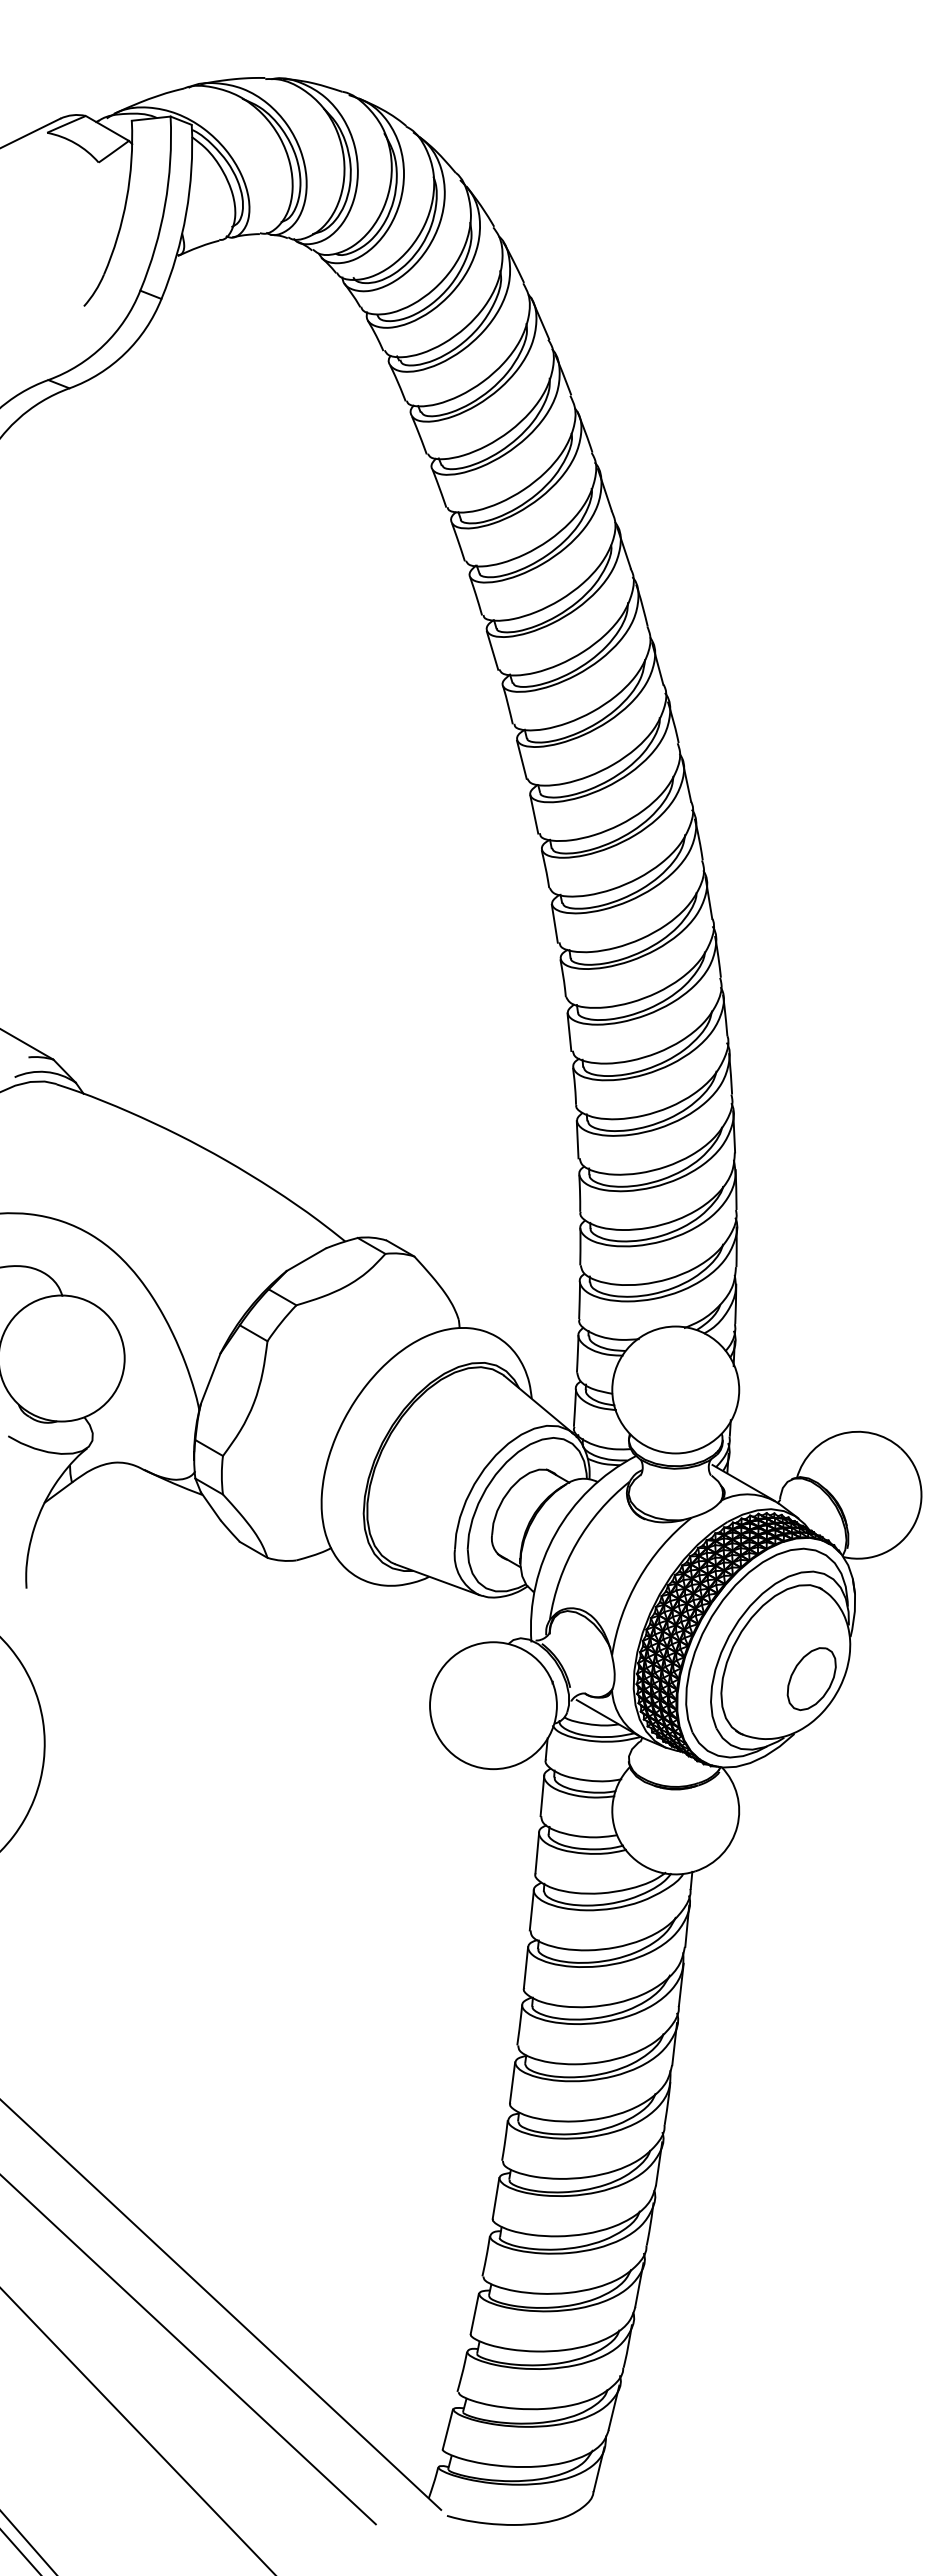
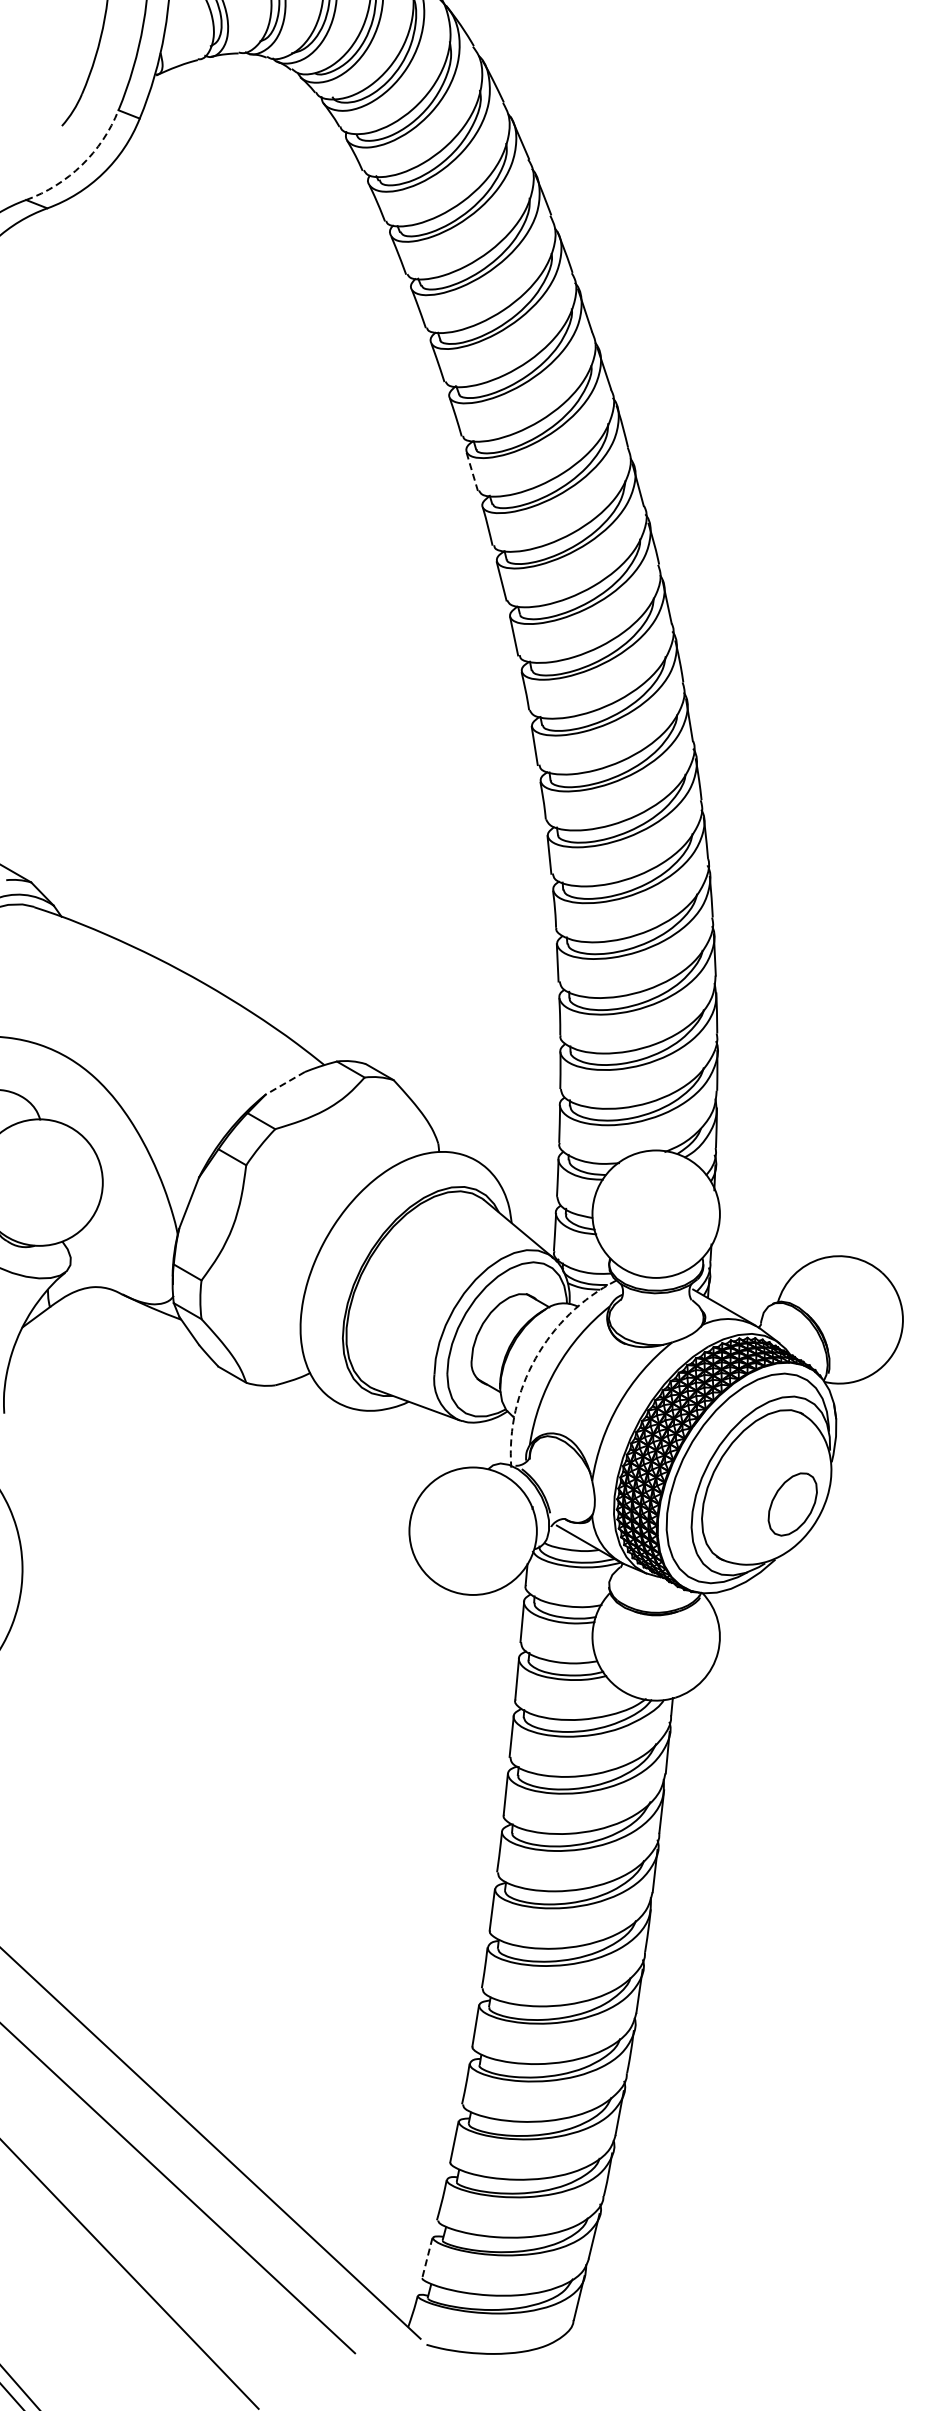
arc: (103, 345) -> (81, 165), solid -> dashed
line: (492, 650) -> (472, 471), solid -> dashed
line: (306, 1259) -> (285, 1083), solid -> dashed
arc: (555, 1533) -> (535, 1358), solid -> dashed
line: (447, 2429) -> (426, 2258), solid -> dashed

